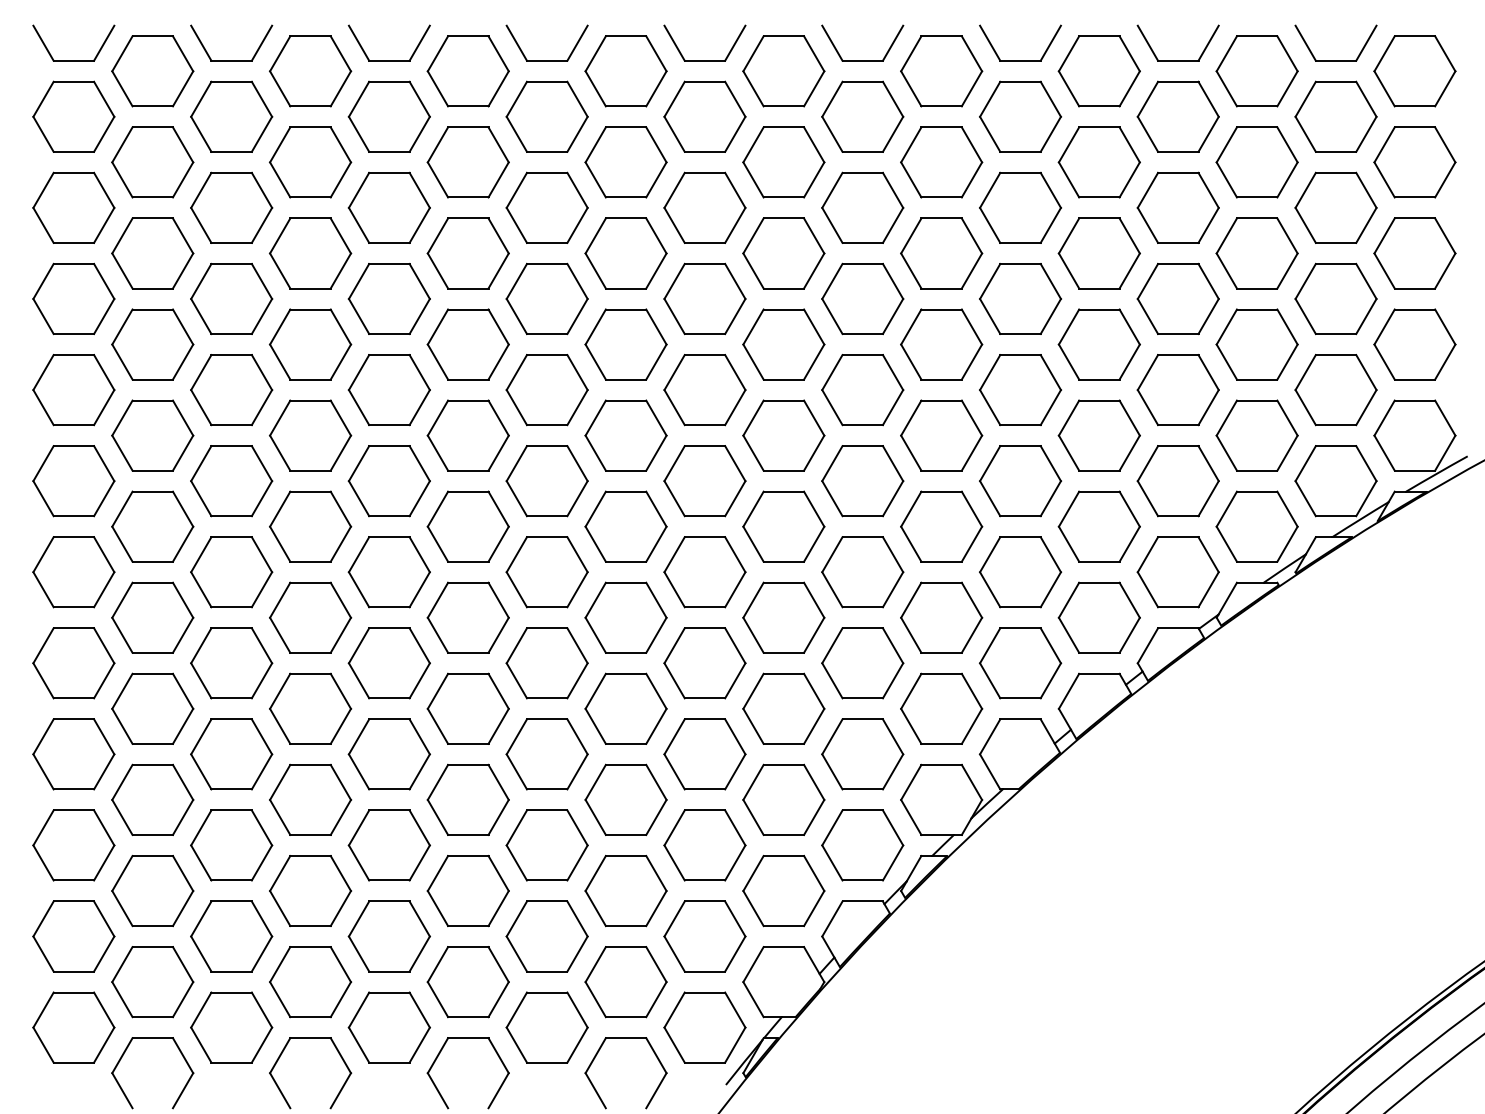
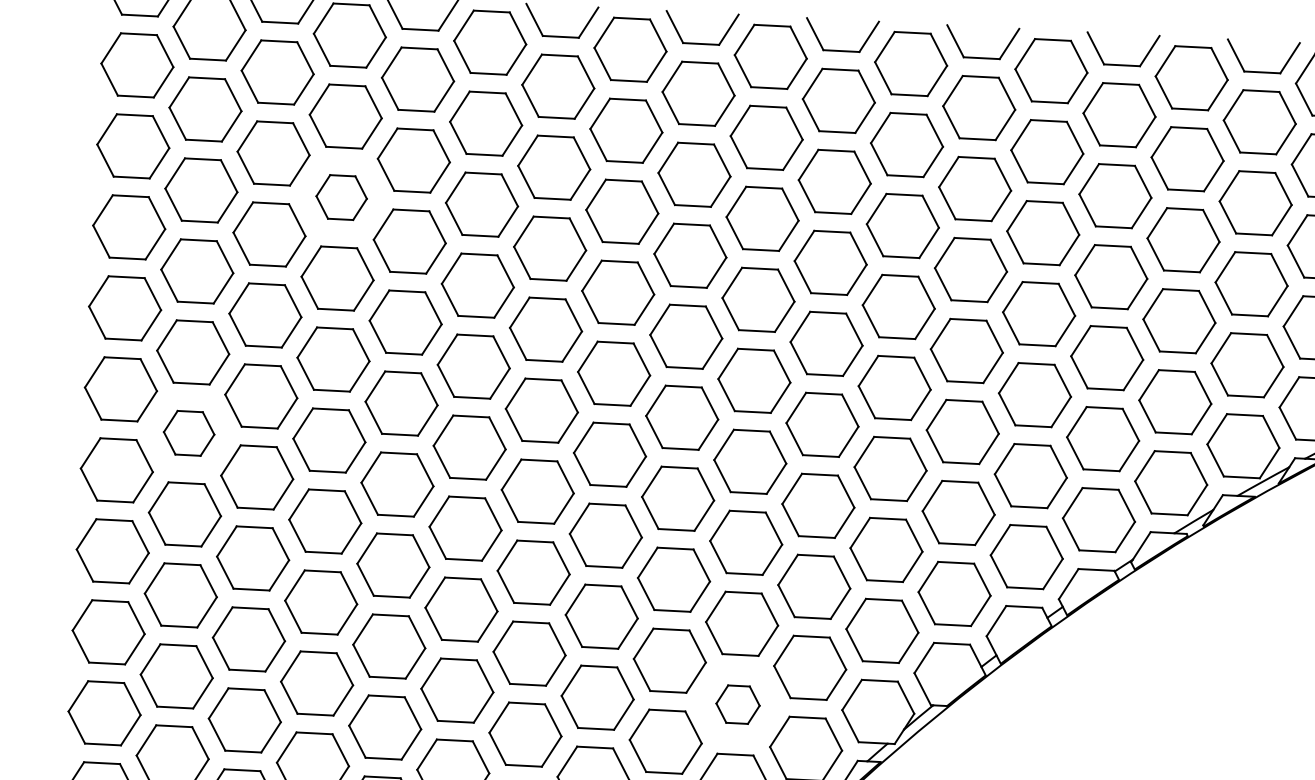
part: (310, 253) -> (341, 197), size x0.7
part: (152, 526) -> (188, 433), size x0.7
part: (783, 799) -> (737, 704), size x0.6

